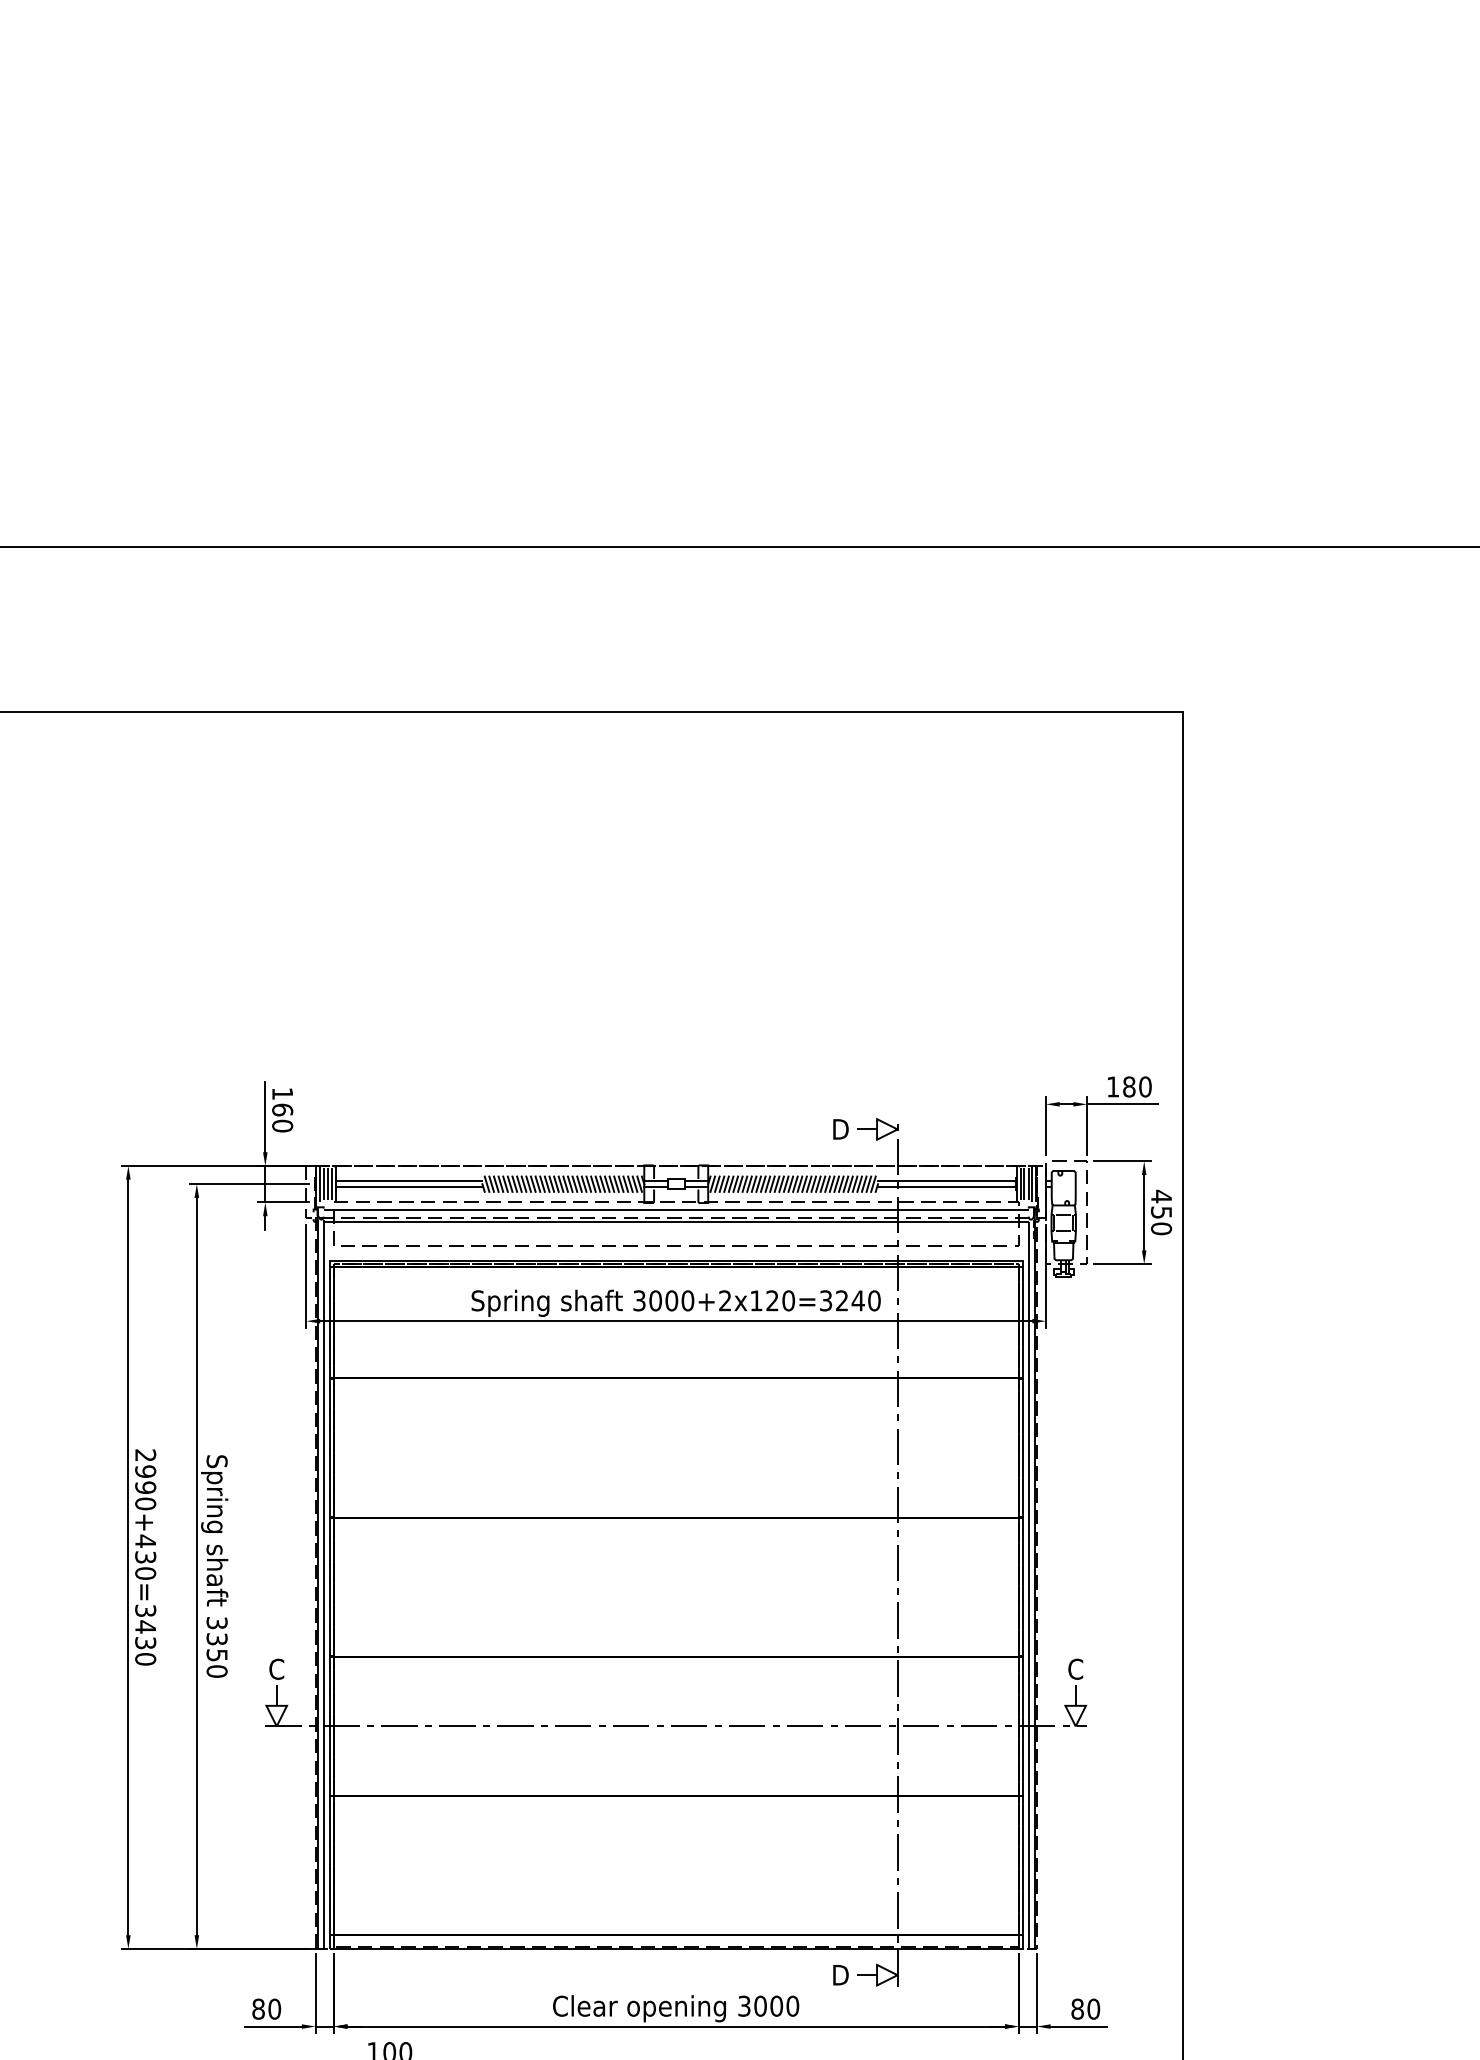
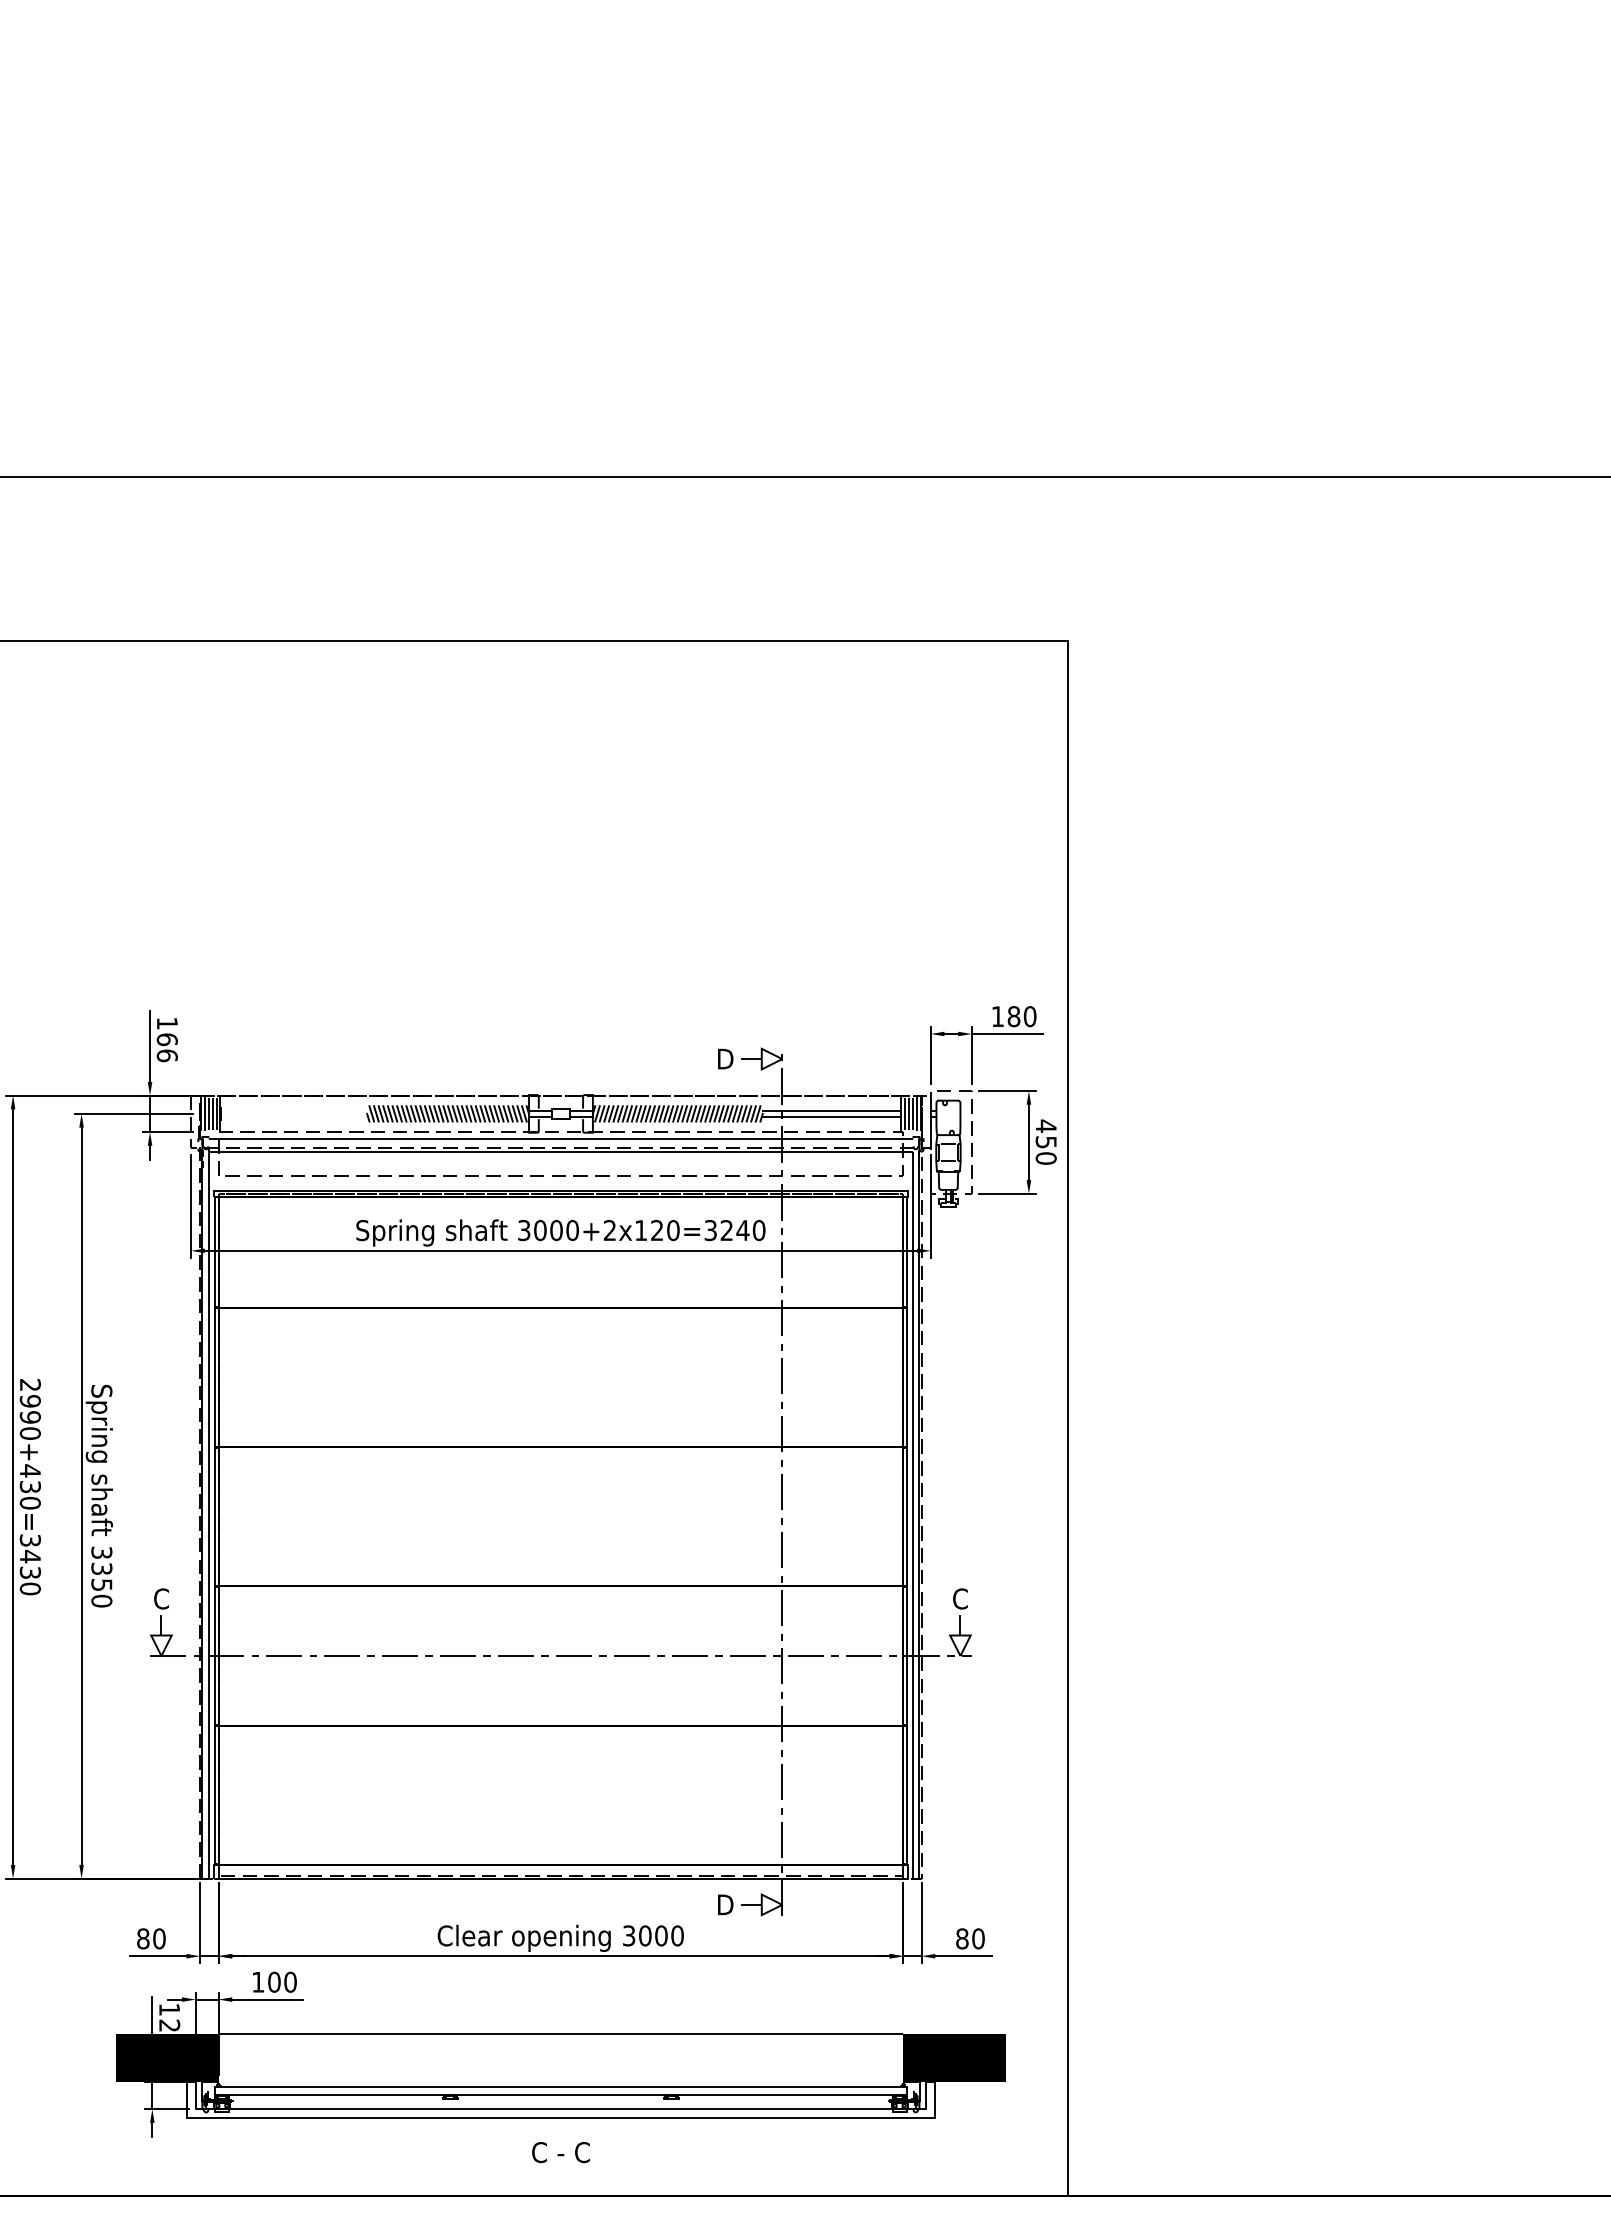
text: (282, 1125) -> (167, 1055), 160 -> 166
line: (409, 1180) -> (294, 1110), removed
line: (409, 1186) -> (294, 1116), removed

